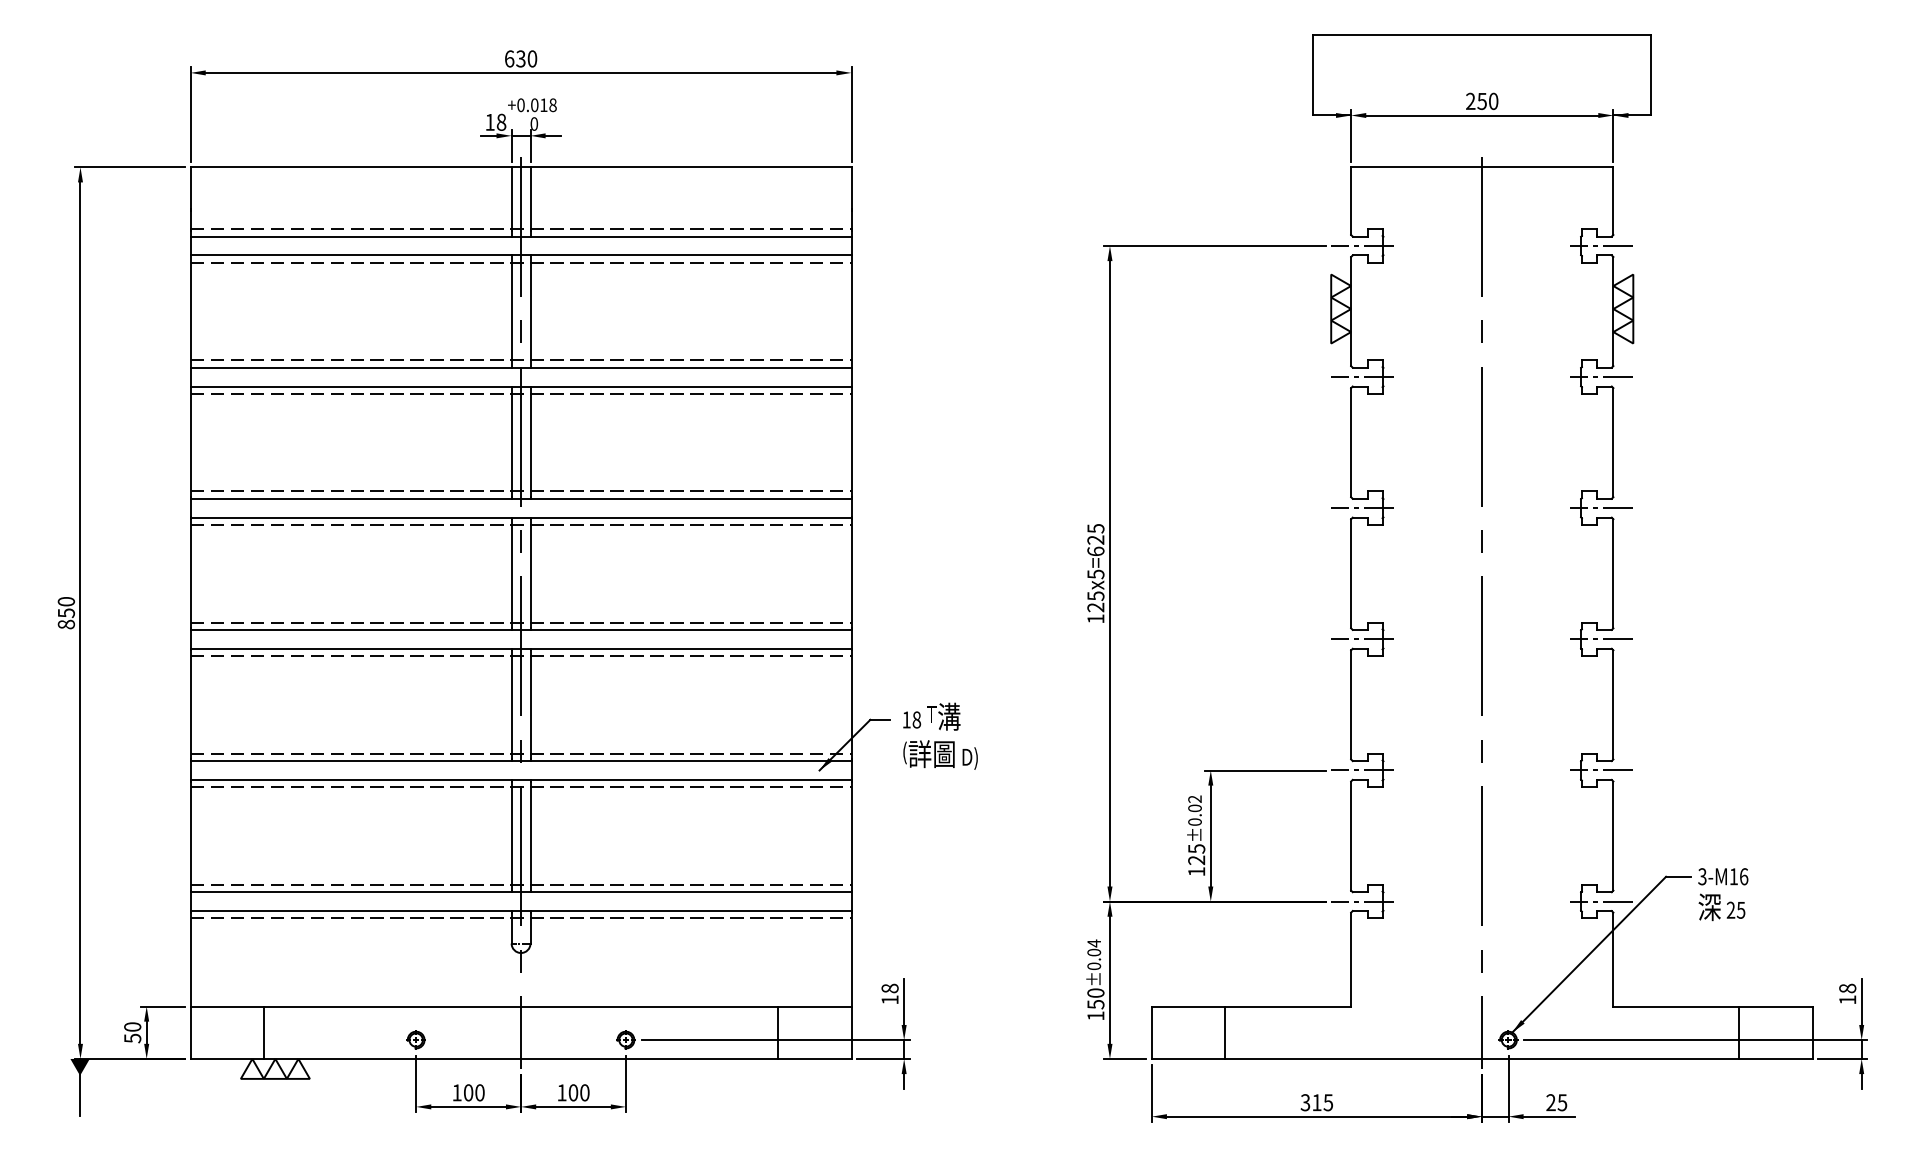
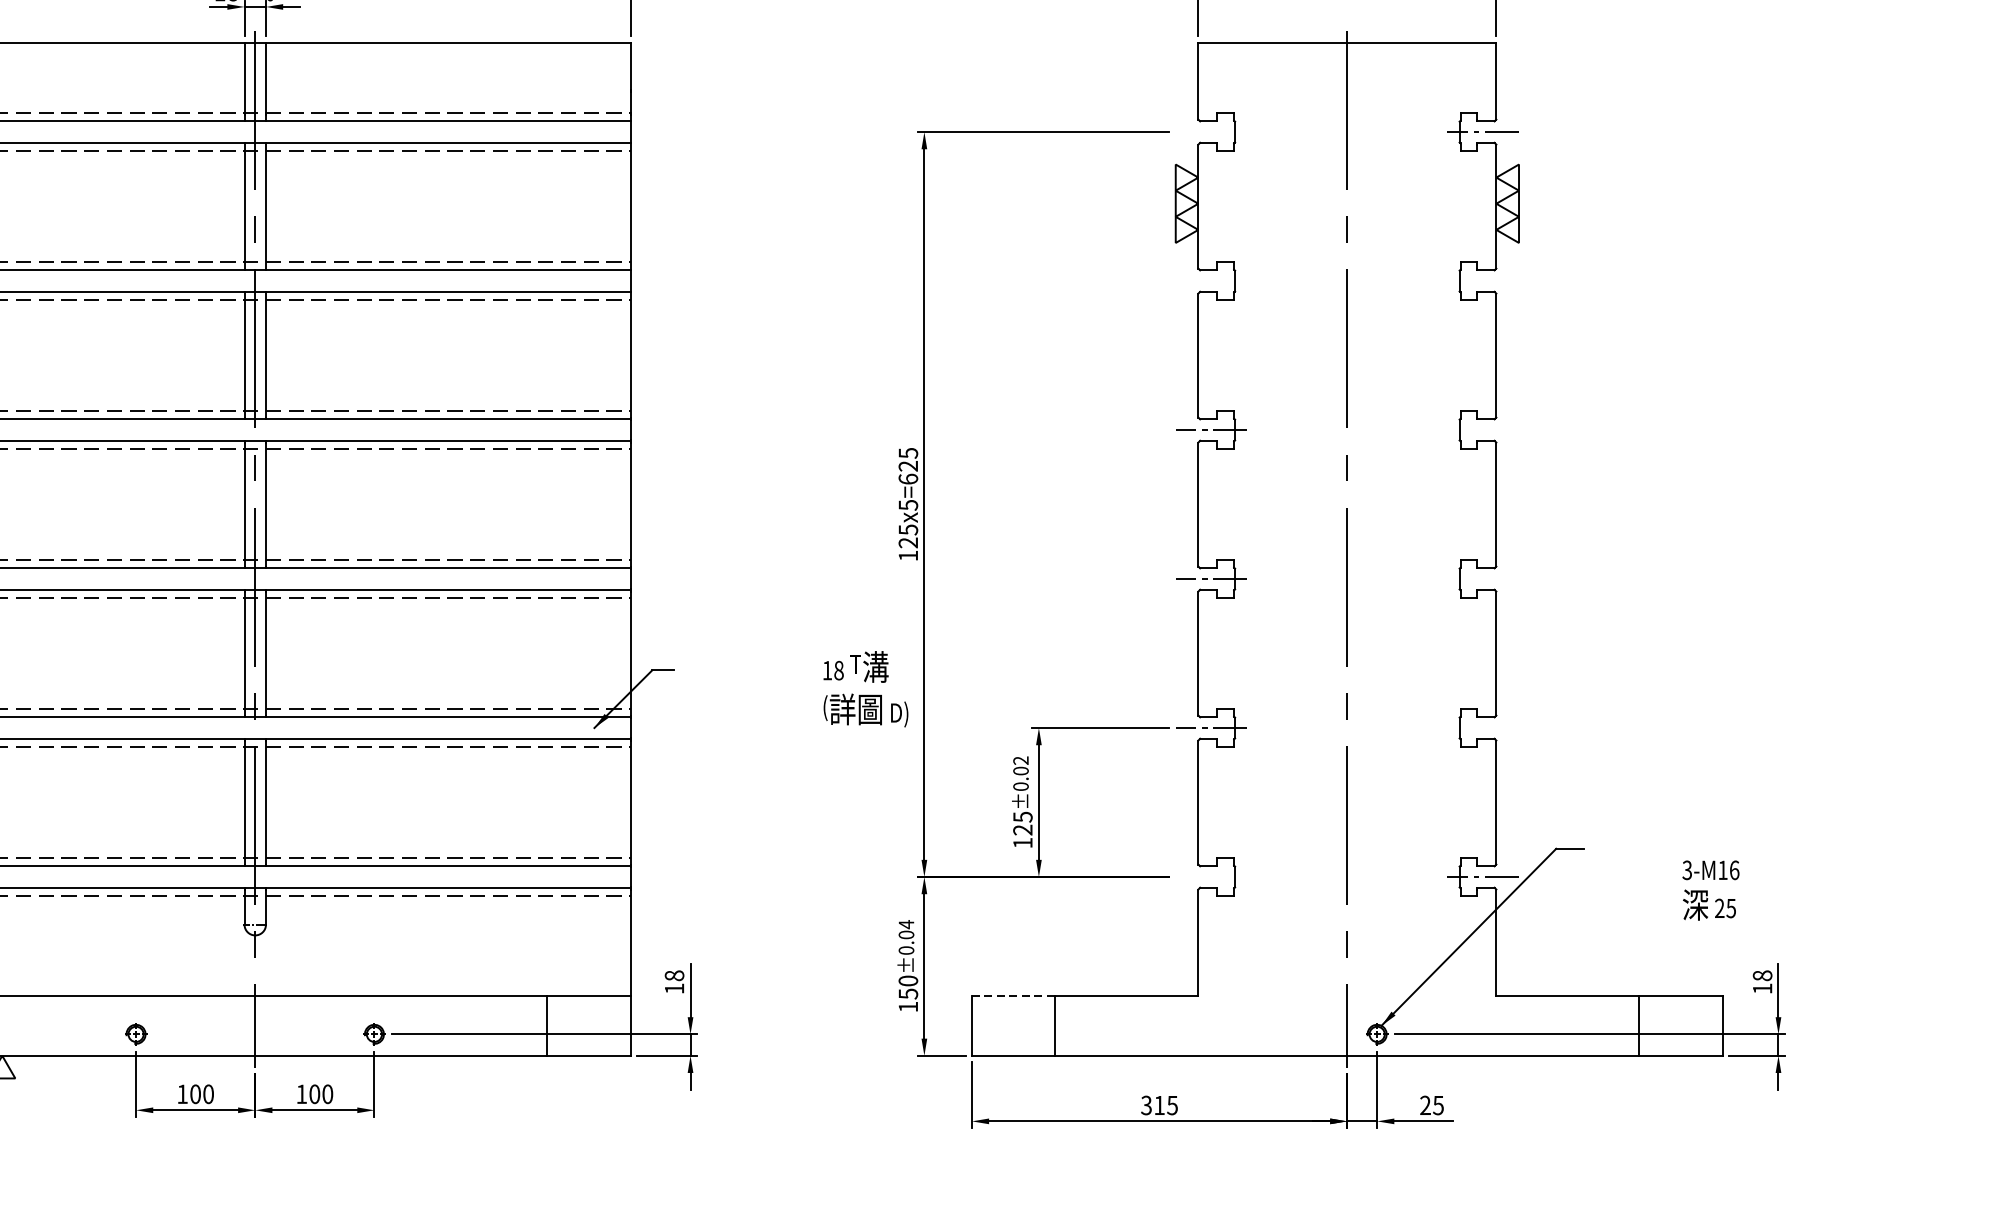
line: (1362, 245) -> (1211, 131), removed
line: (1362, 377) -> (1211, 281), removed
line: (1601, 377) -> (1482, 281), removed
line: (1601, 508) -> (1482, 430), removed
line: (1601, 639) -> (1482, 579), removed
text: (940, 735) -> (865, 688), moved
line: (1601, 770) -> (1482, 728), removed
text: (1723, 894) -> (1711, 890), moved
line: (1362, 901) -> (1211, 876), removed
line: (1188, 1006) -> (1013, 996), solid -> dashed

